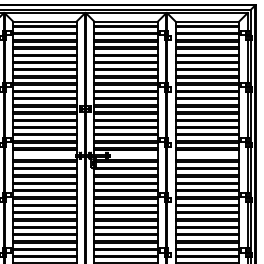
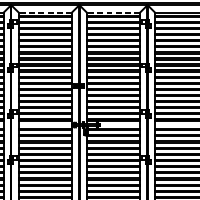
line: (44, 21) -> (44, 12), solid -> dashed
line: (126, 21) -> (113, 12), solid -> dashed

